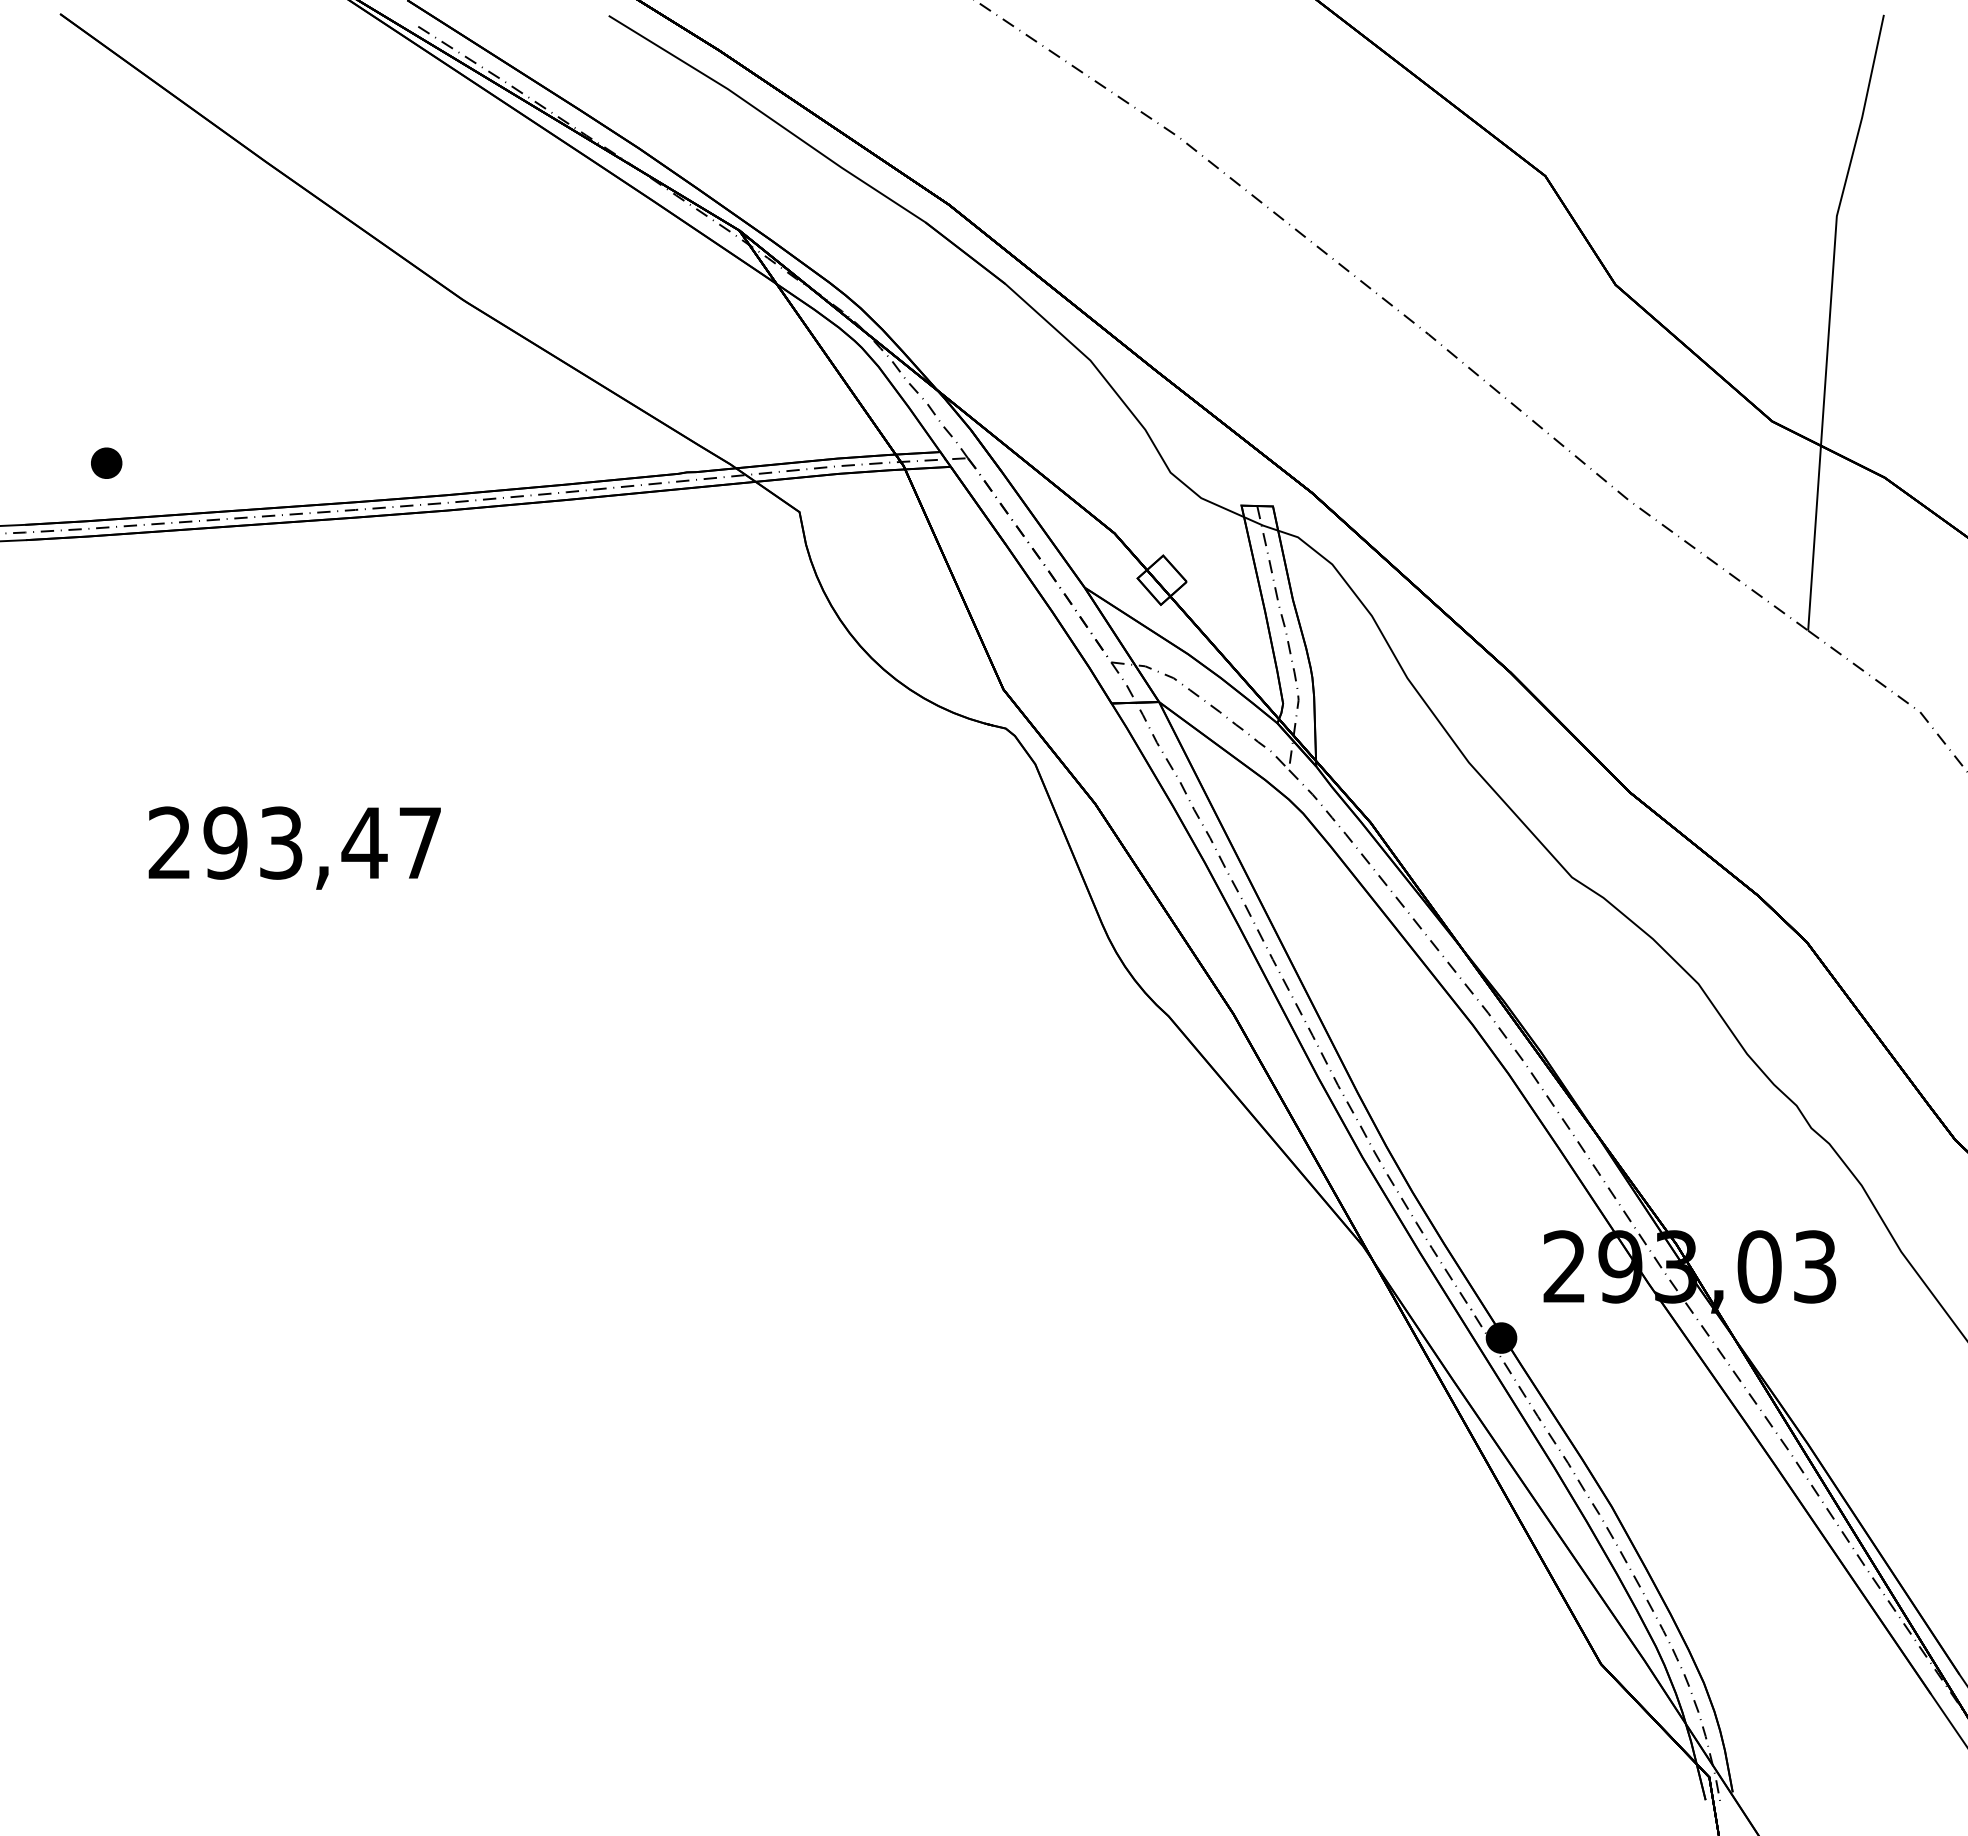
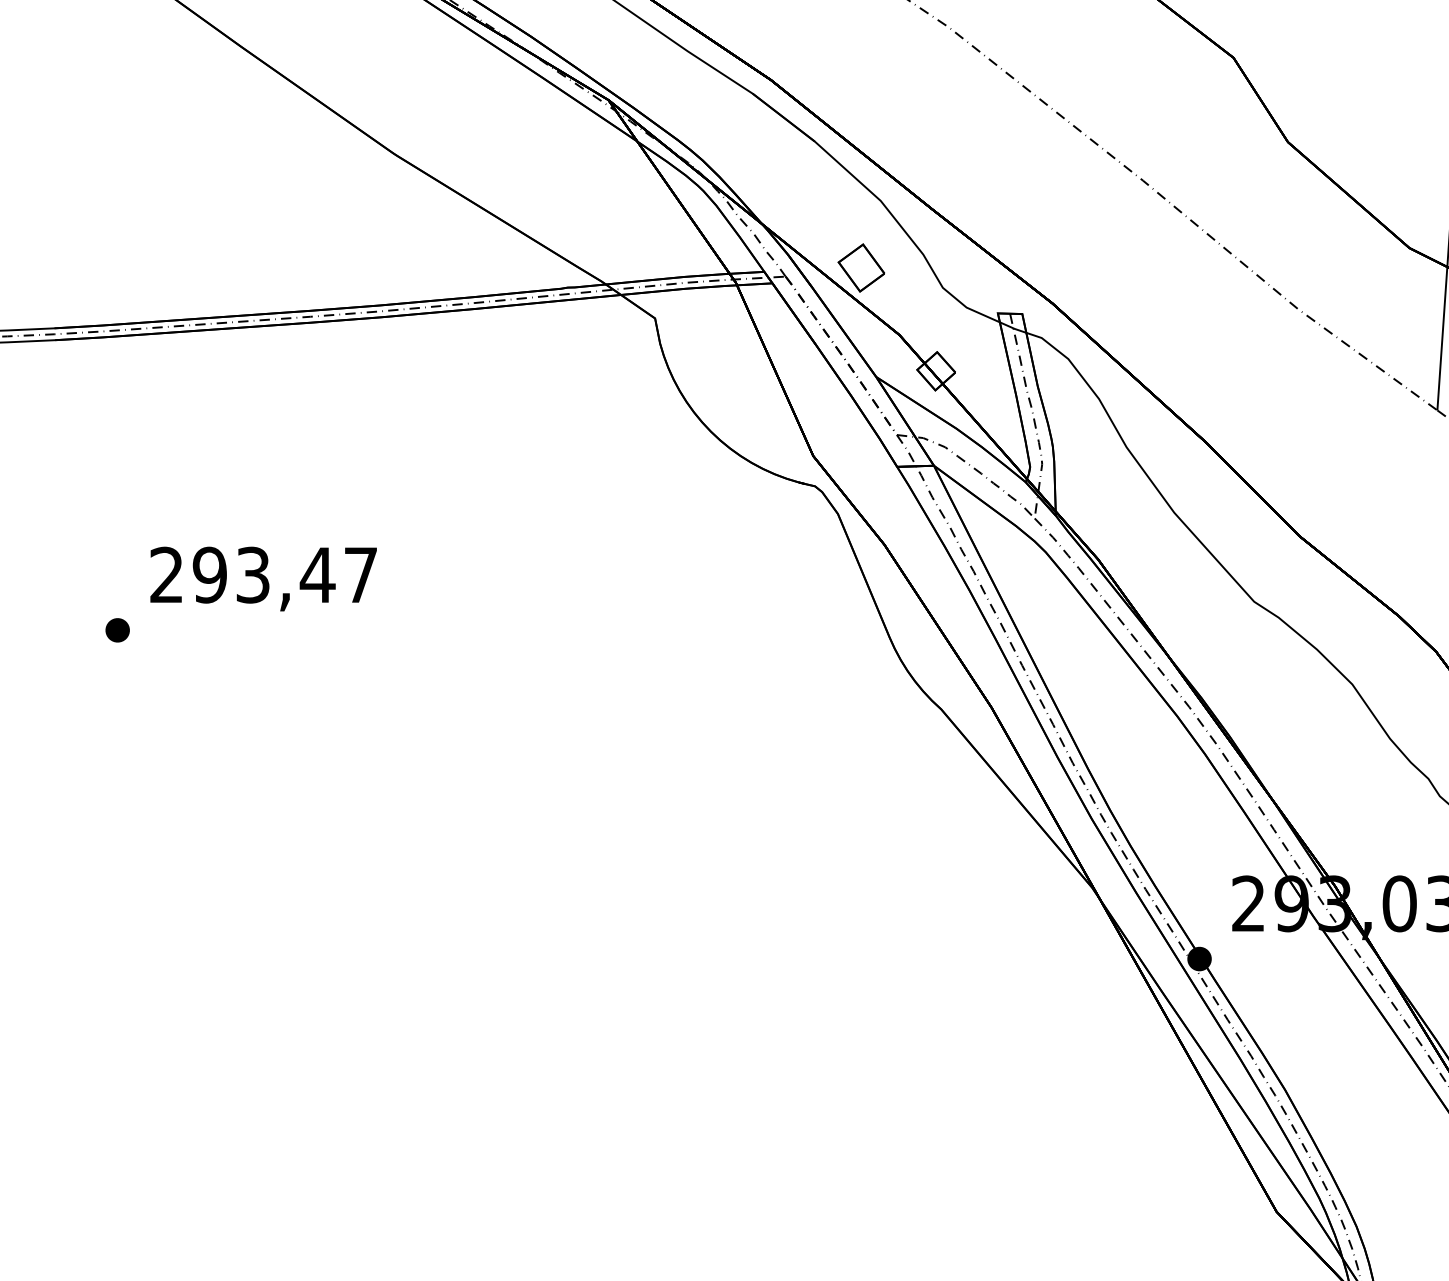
part: (1065, 446) -> (861, 267), added
part: (106, 462) -> (117, 629), moved

